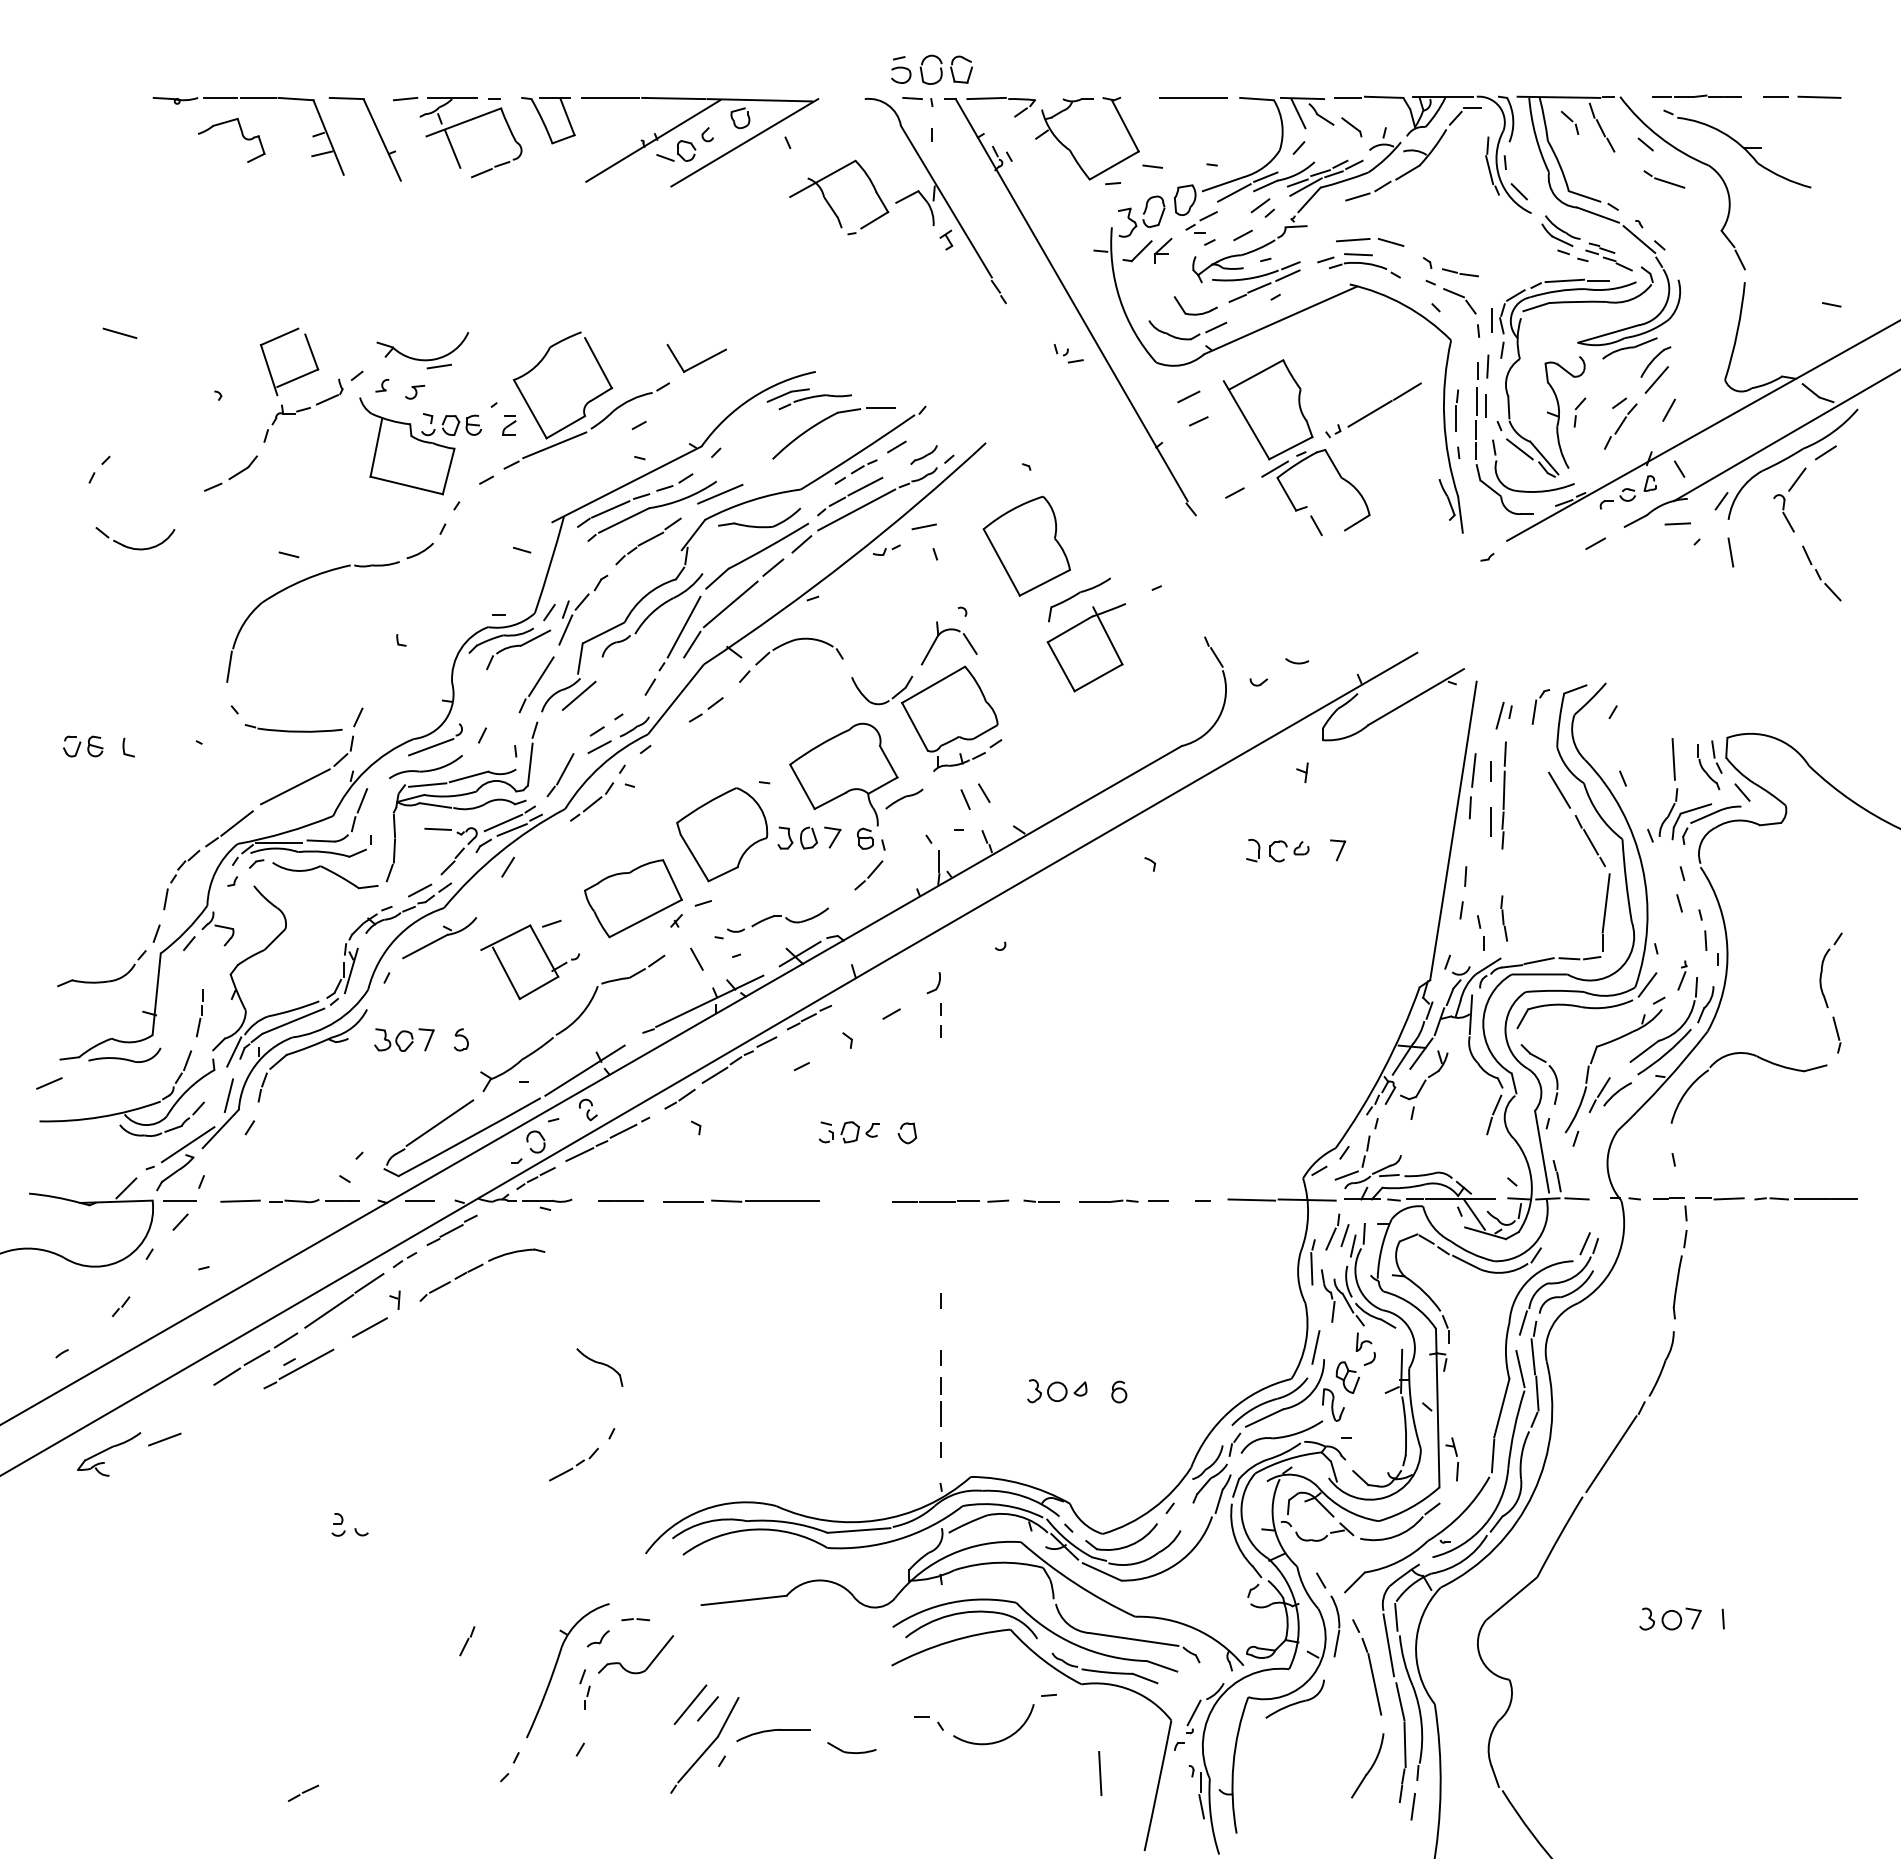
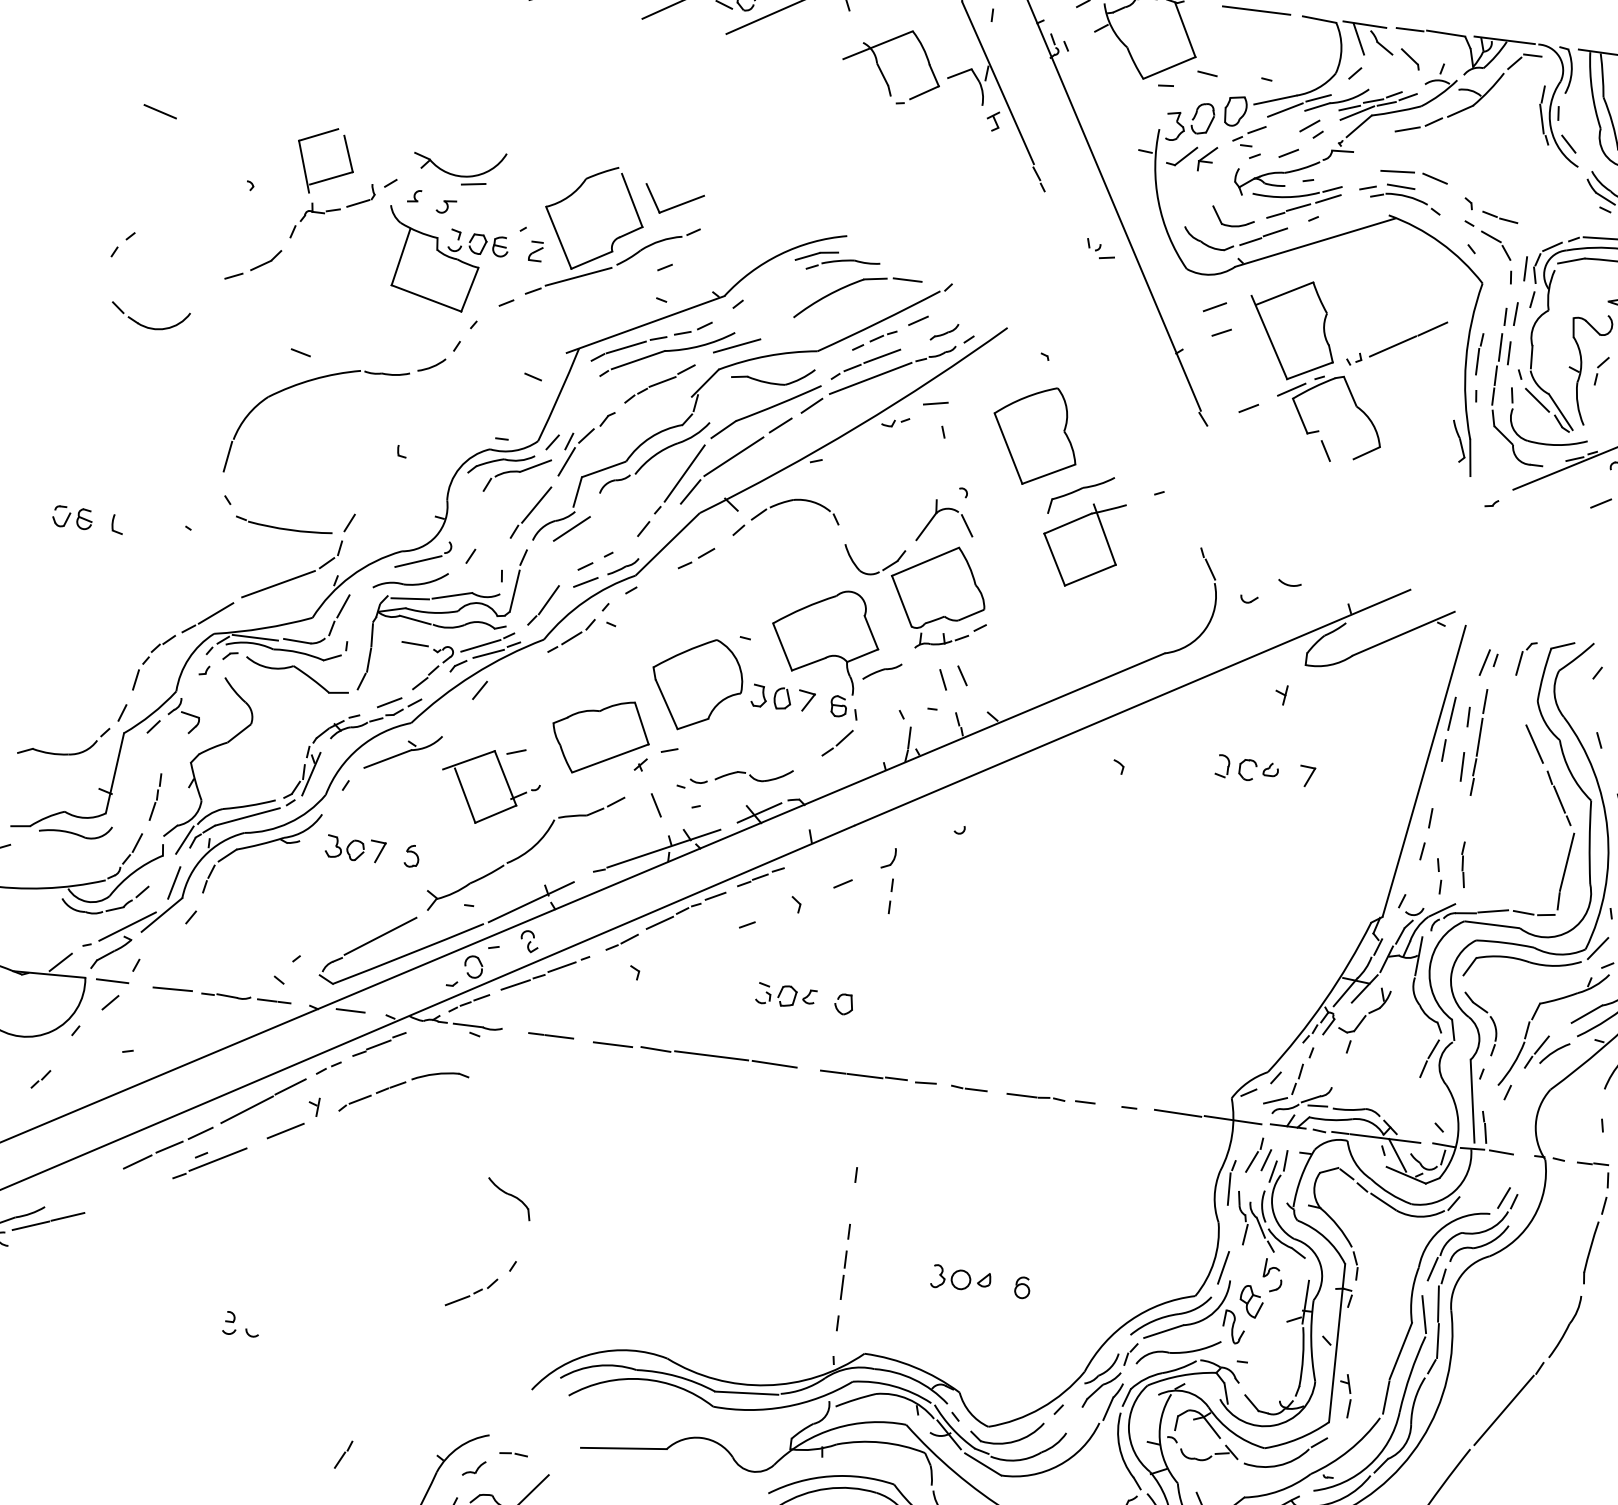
line: (1239, 315) -> (1275, 232), added
part: (696, 358) -> (673, 201), moved
line: (846, 1200) -> (775, 1063), added
line: (128, 1452) -> (30, 1225), added

